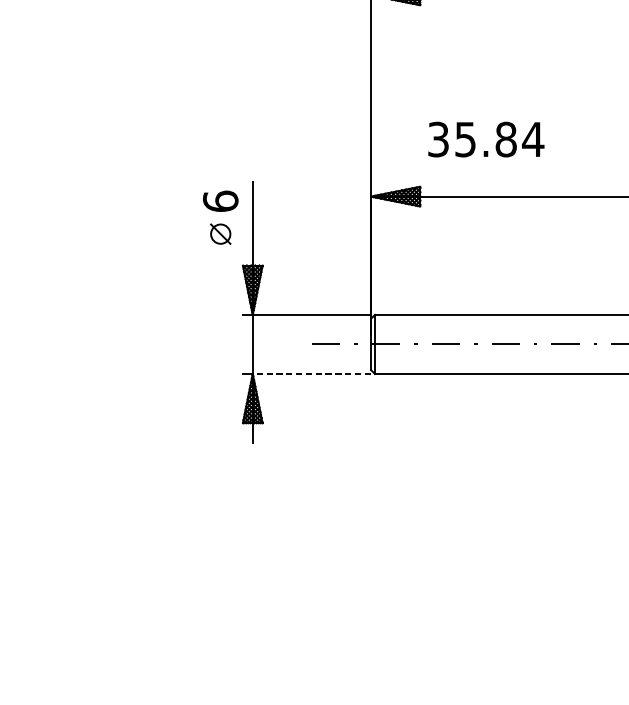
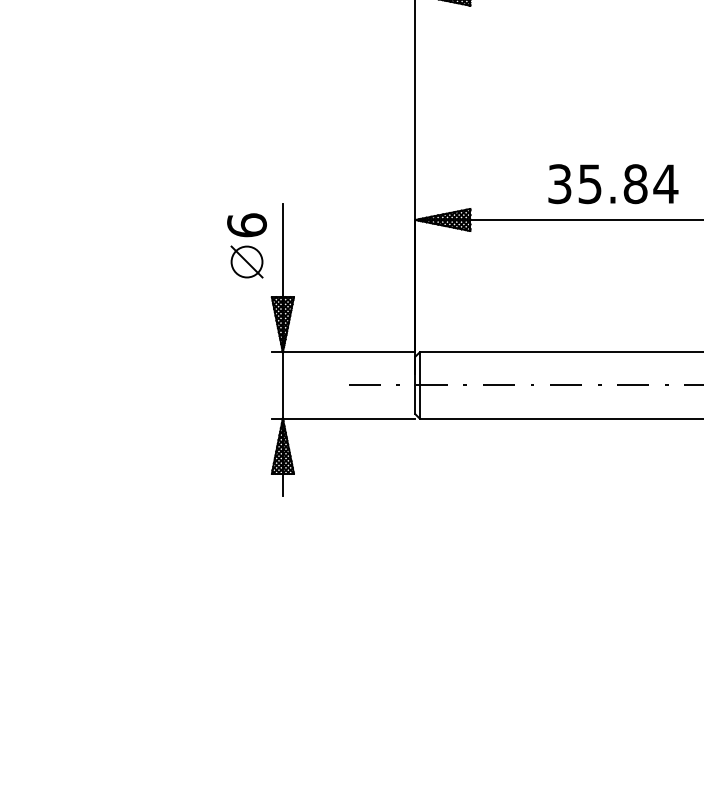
text: (486, 139) -> (613, 184), moved
part: (220, 233) -> (246, 261), size x1.43
line: (311, 373) -> (348, 418), dashed -> solid

